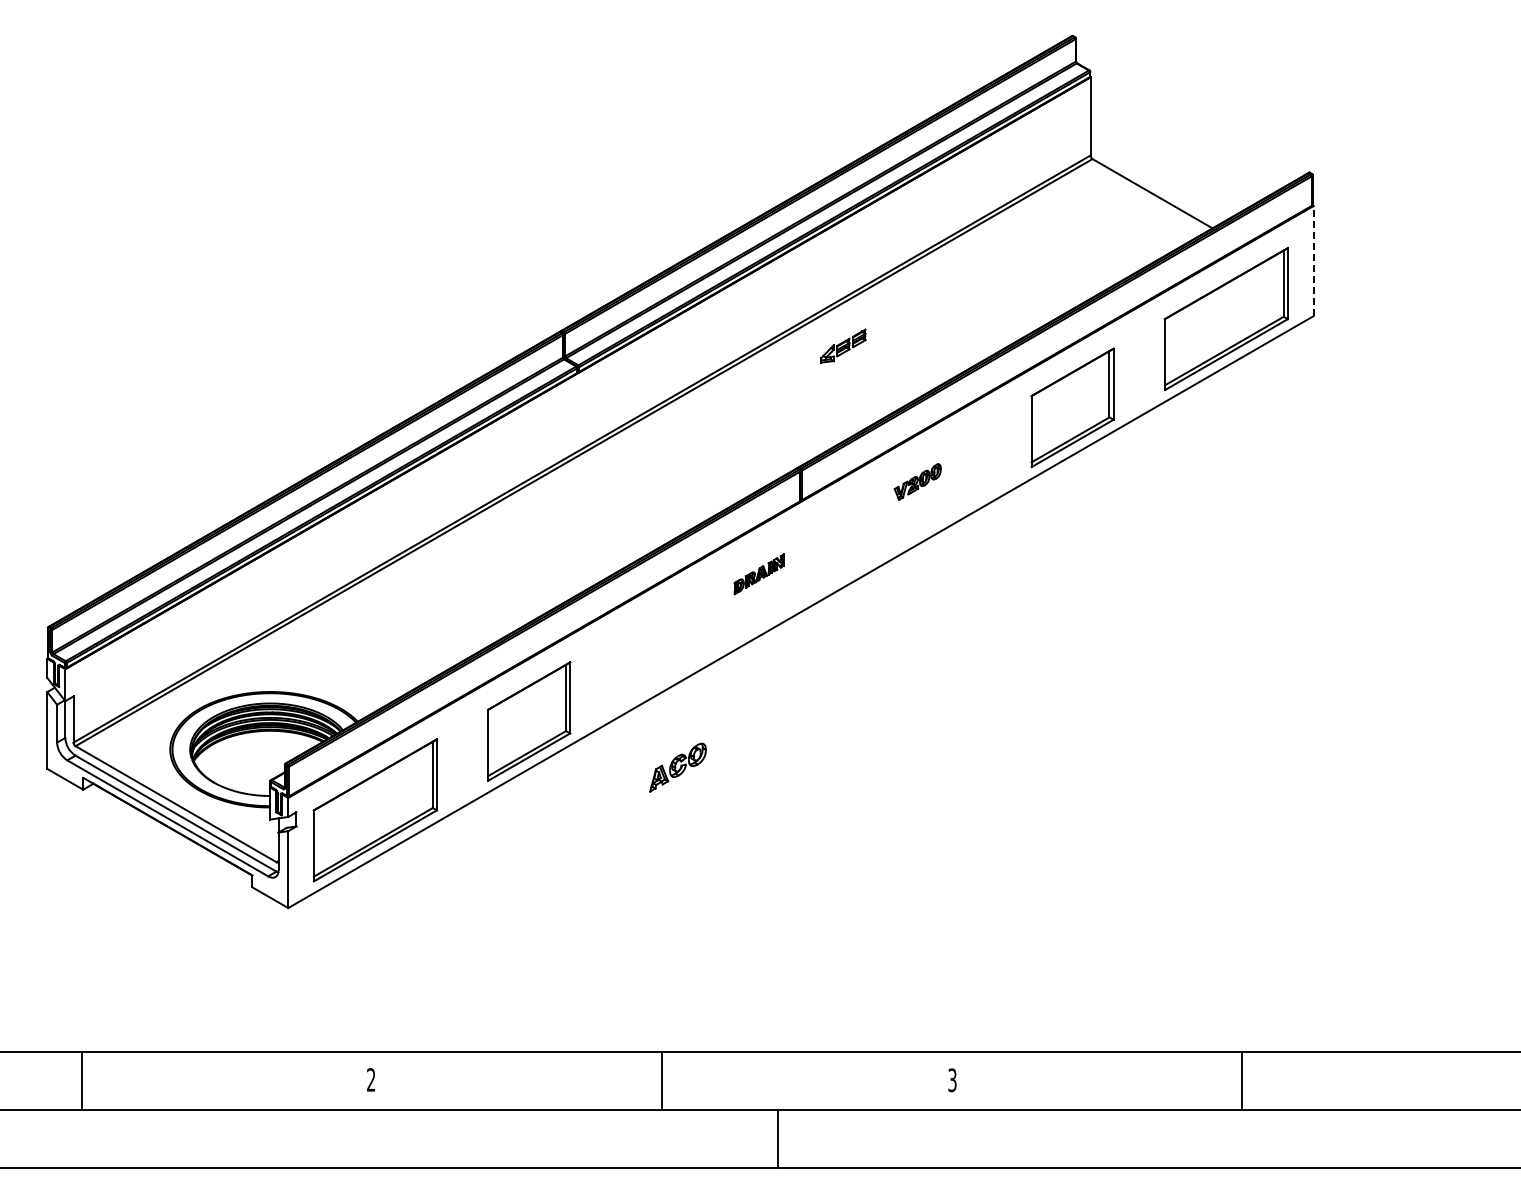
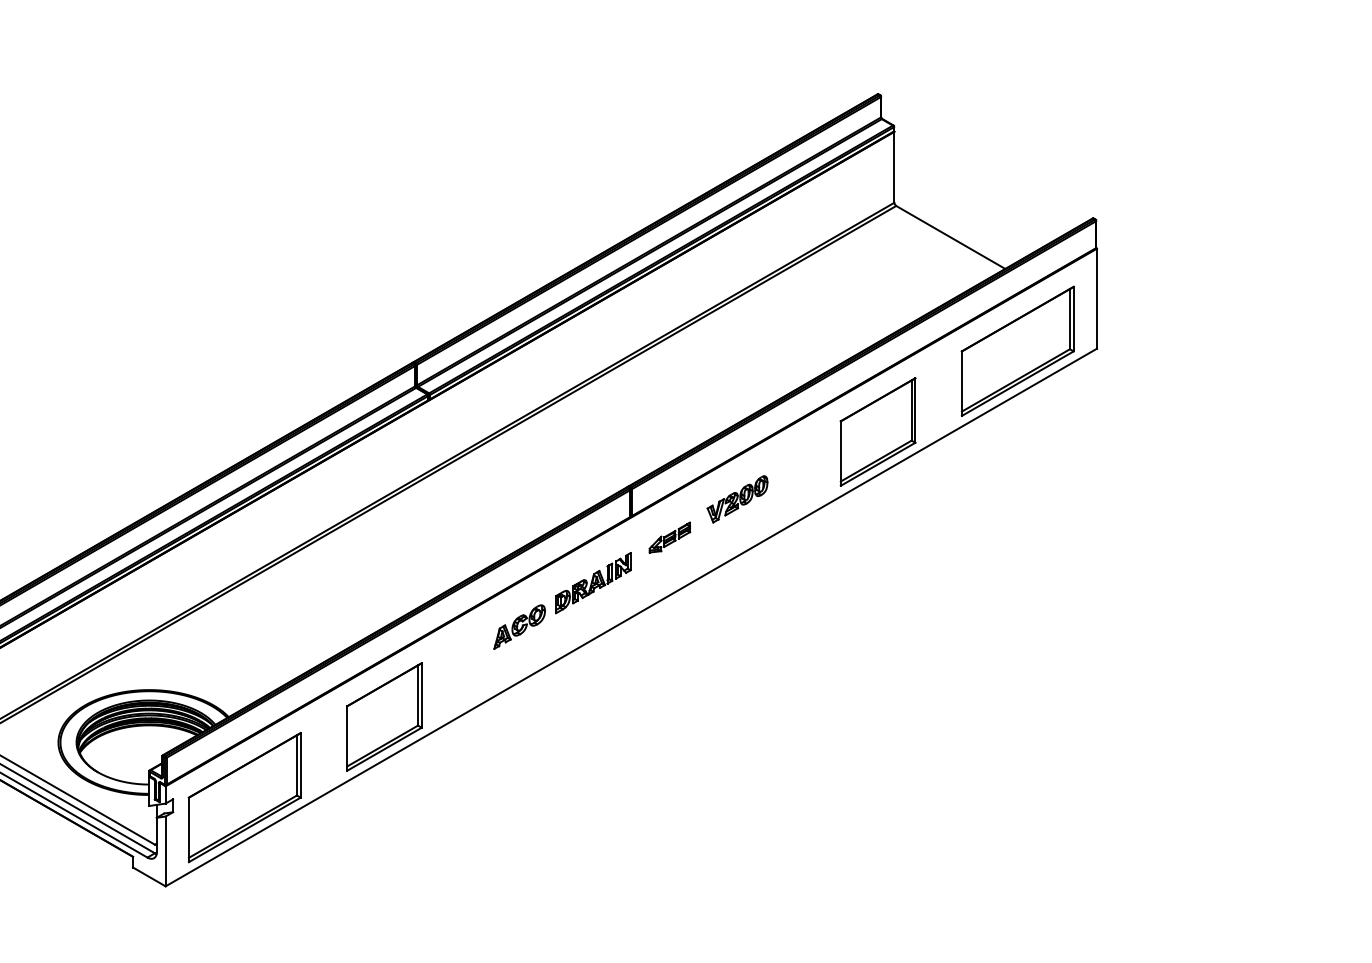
line: (1313, 260) -> (1096, 298), dashed -> solid
part: (843, 345) -> (670, 537), moved
part: (917, 481) -> (737, 498), size x1.43
part: (759, 574) -> (593, 583), size x1.67
part: (677, 767) -> (519, 626), moved

